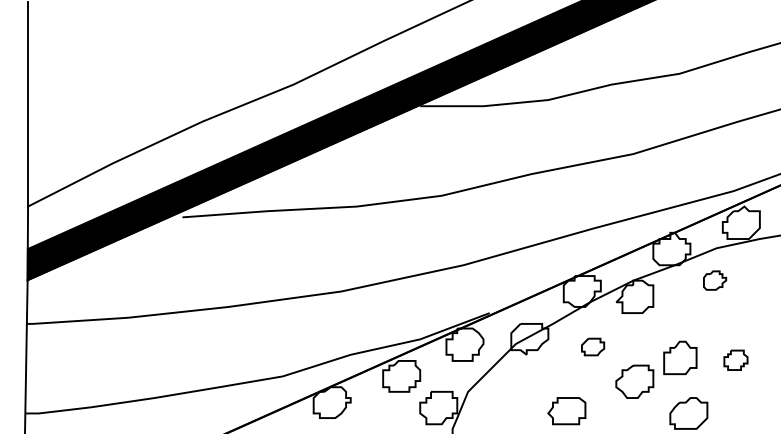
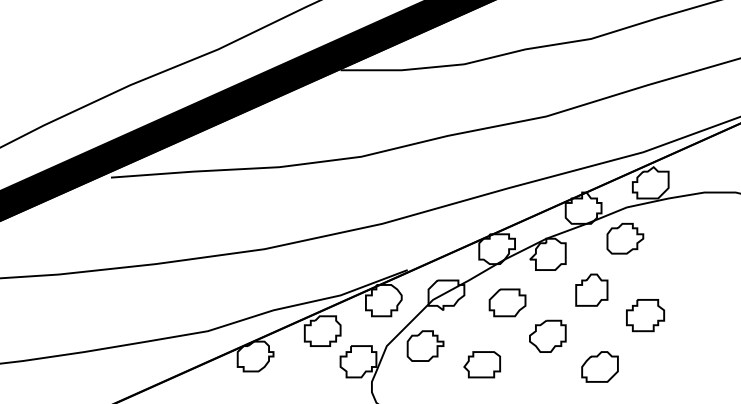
part: (714, 280) -> (624, 238), size x1.67
part: (592, 346) -> (506, 302), size x1.67
part: (680, 357) -> (591, 289), moved
part: (735, 360) -> (645, 315), size x1.67
part: (507, 391) -> (424, 345), added

